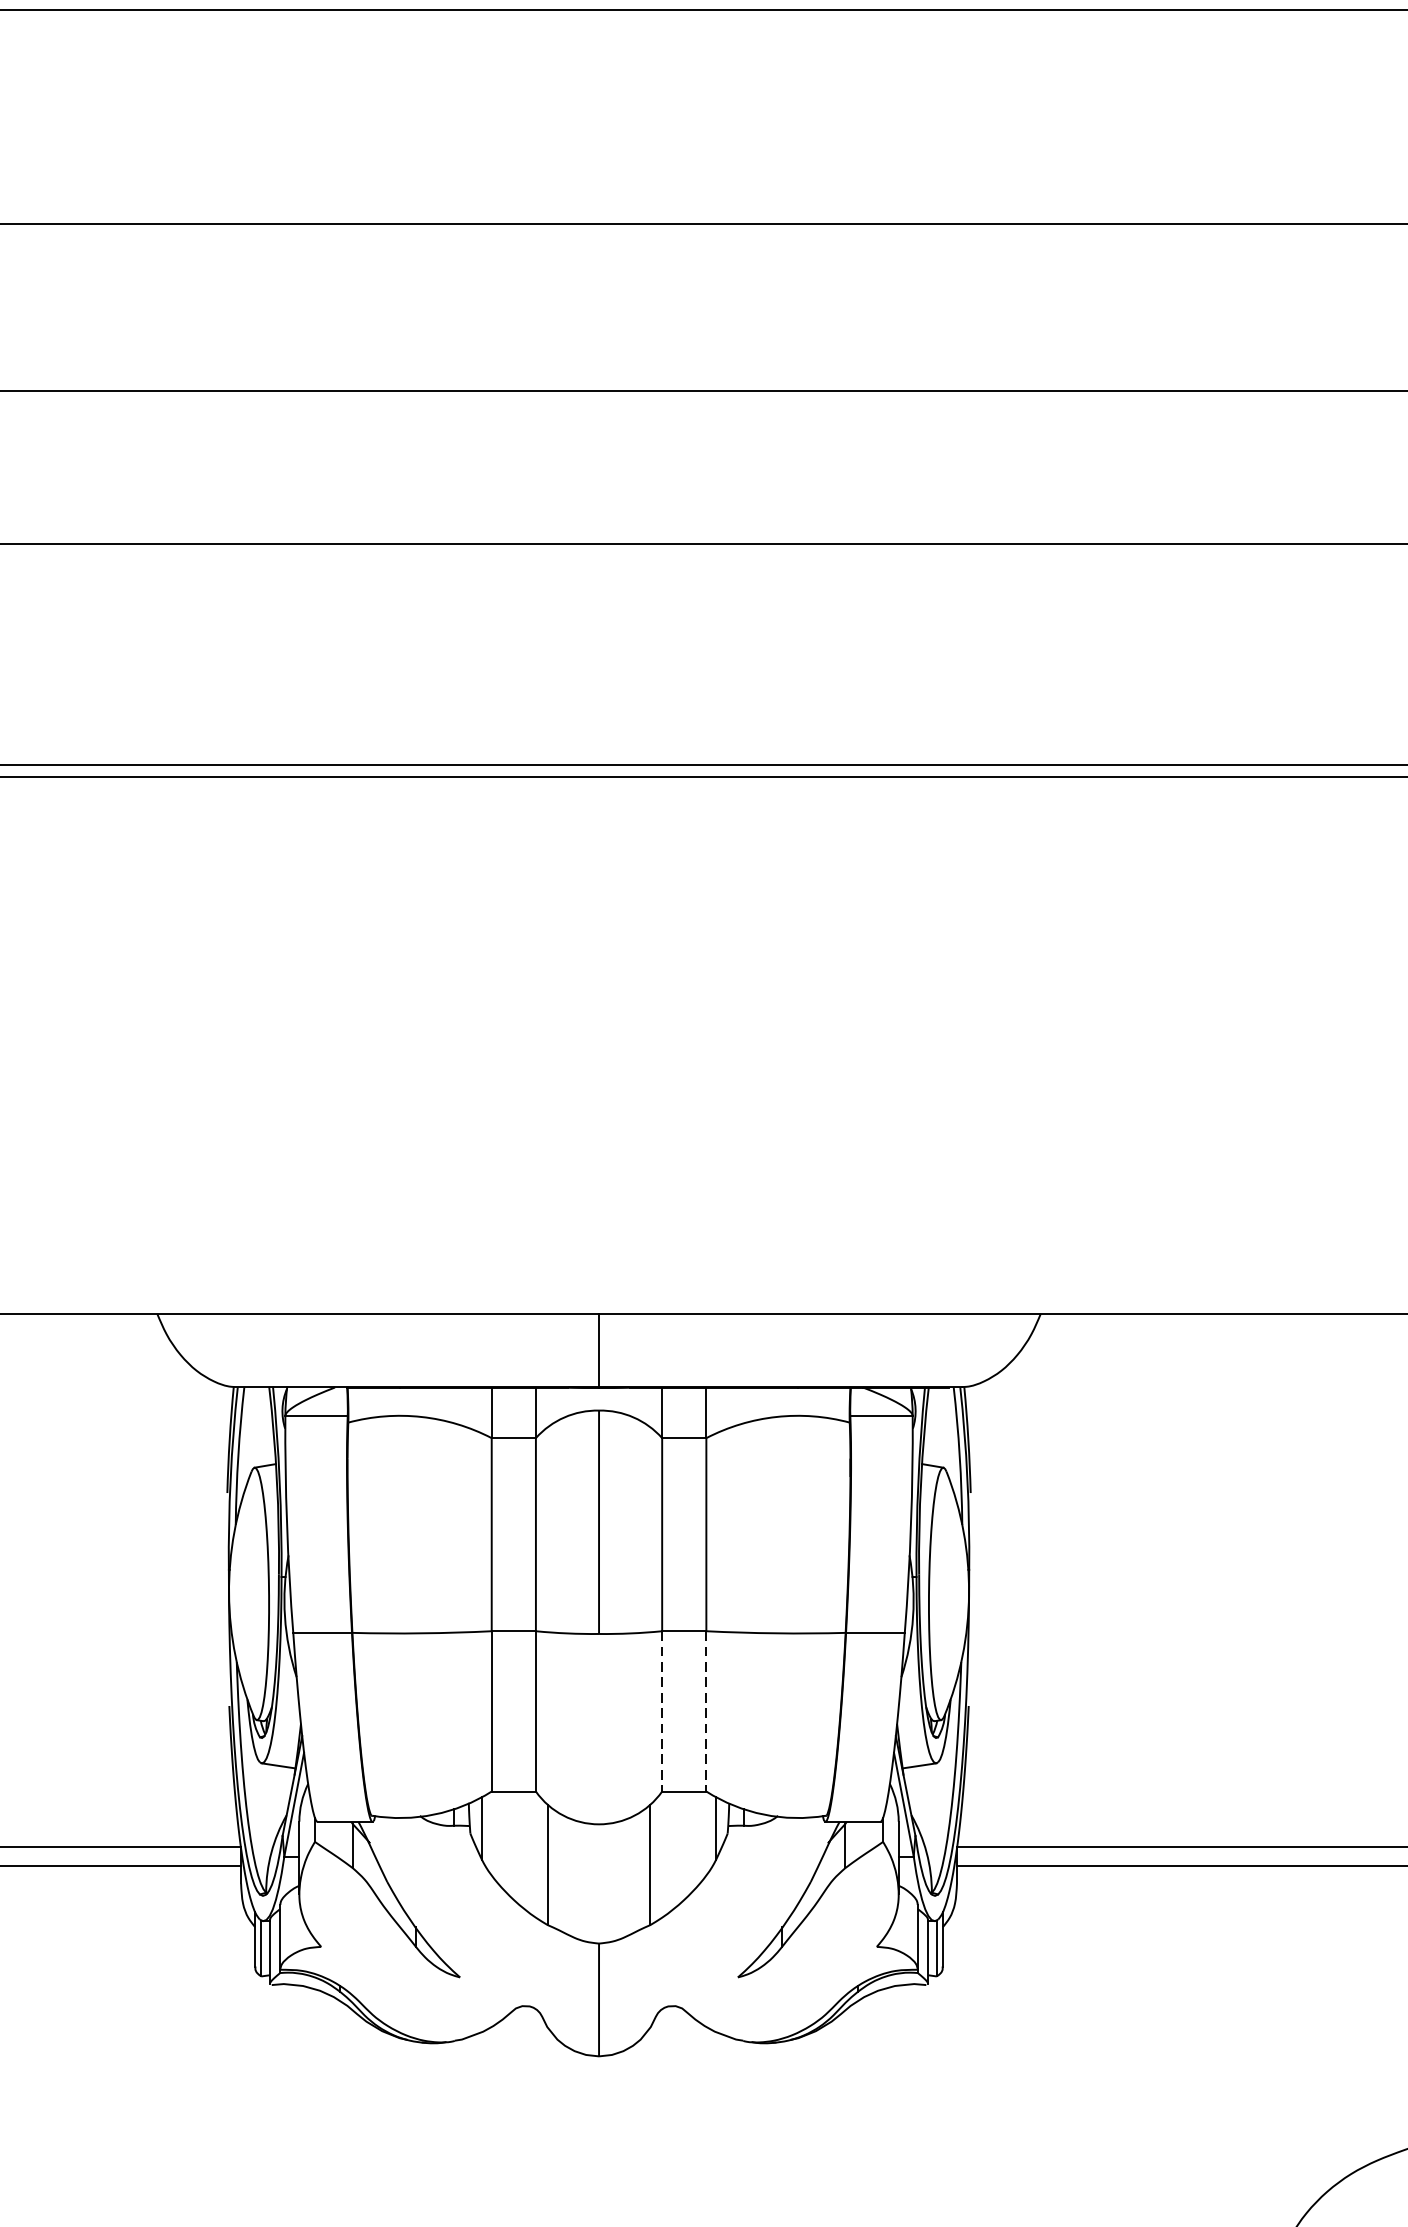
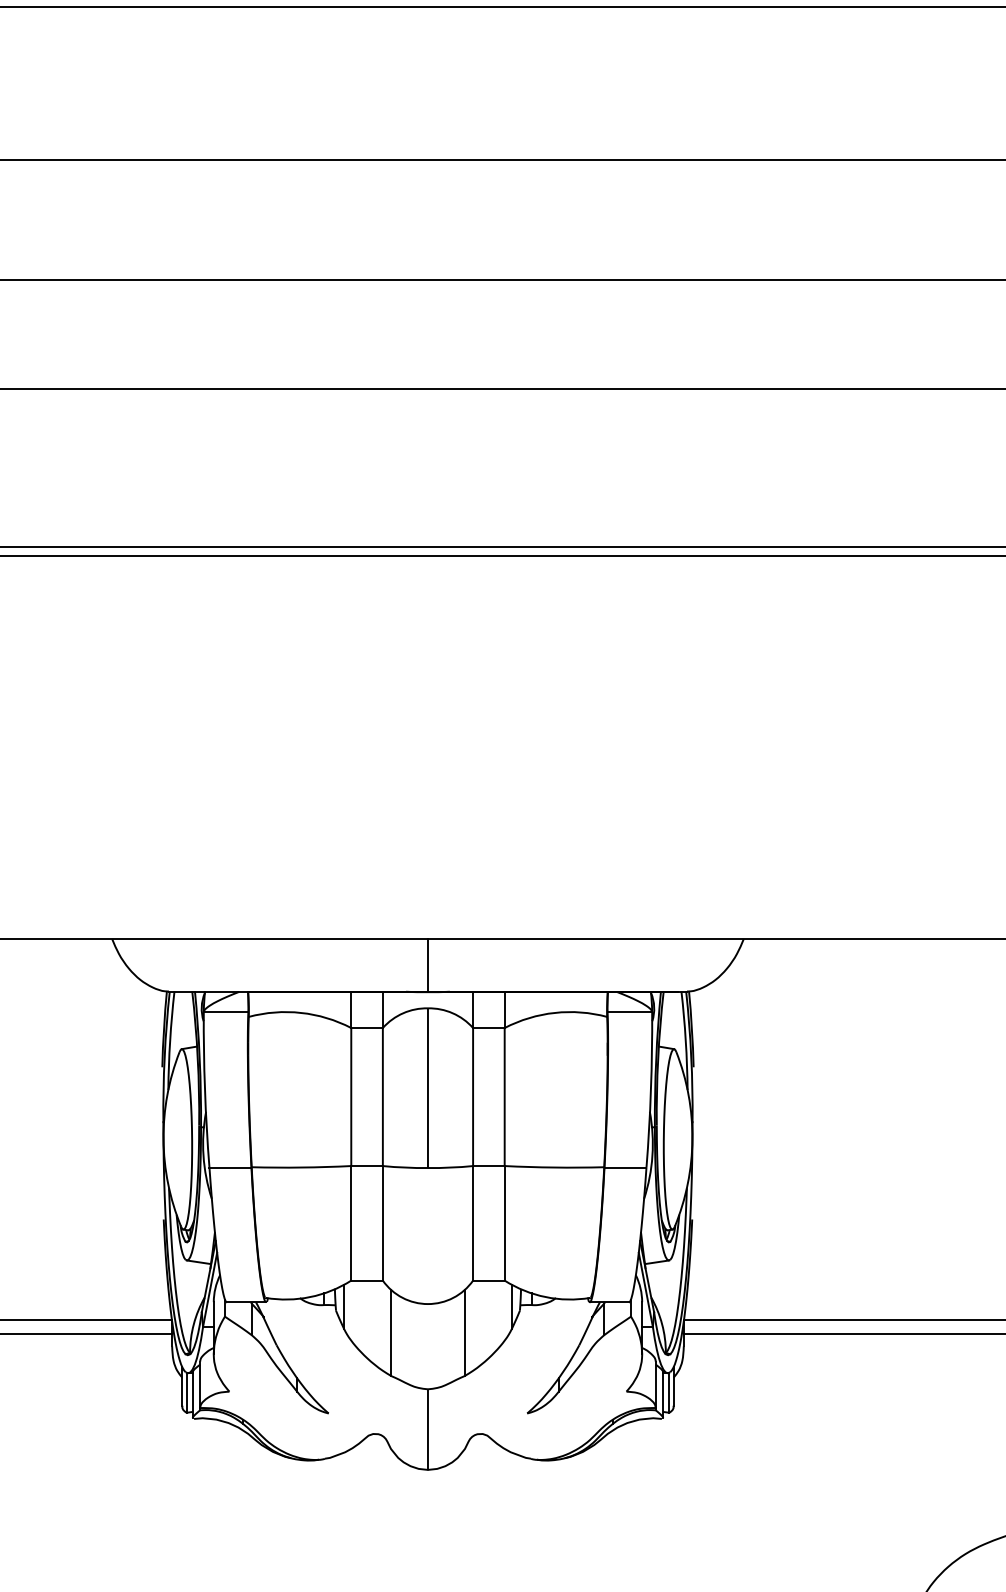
line: (662, 1711) -> (473, 1223), dashed -> solid
line: (706, 1711) -> (504, 1223), dashed -> solid

